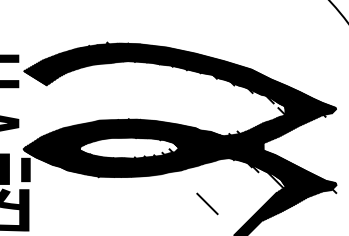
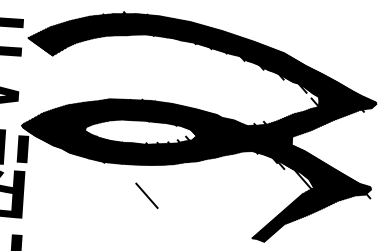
line: (207, 203) -> (147, 195), moved

